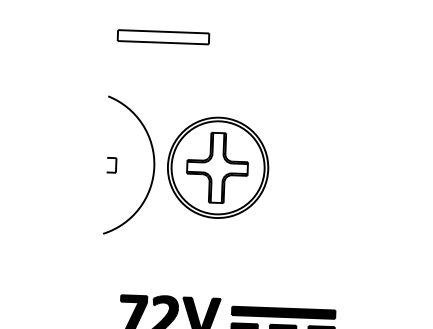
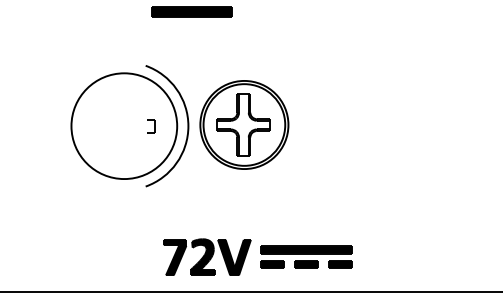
fill: (163, 36) -> (192, 11), added
part: (81, 163) -> (124, 125), added

